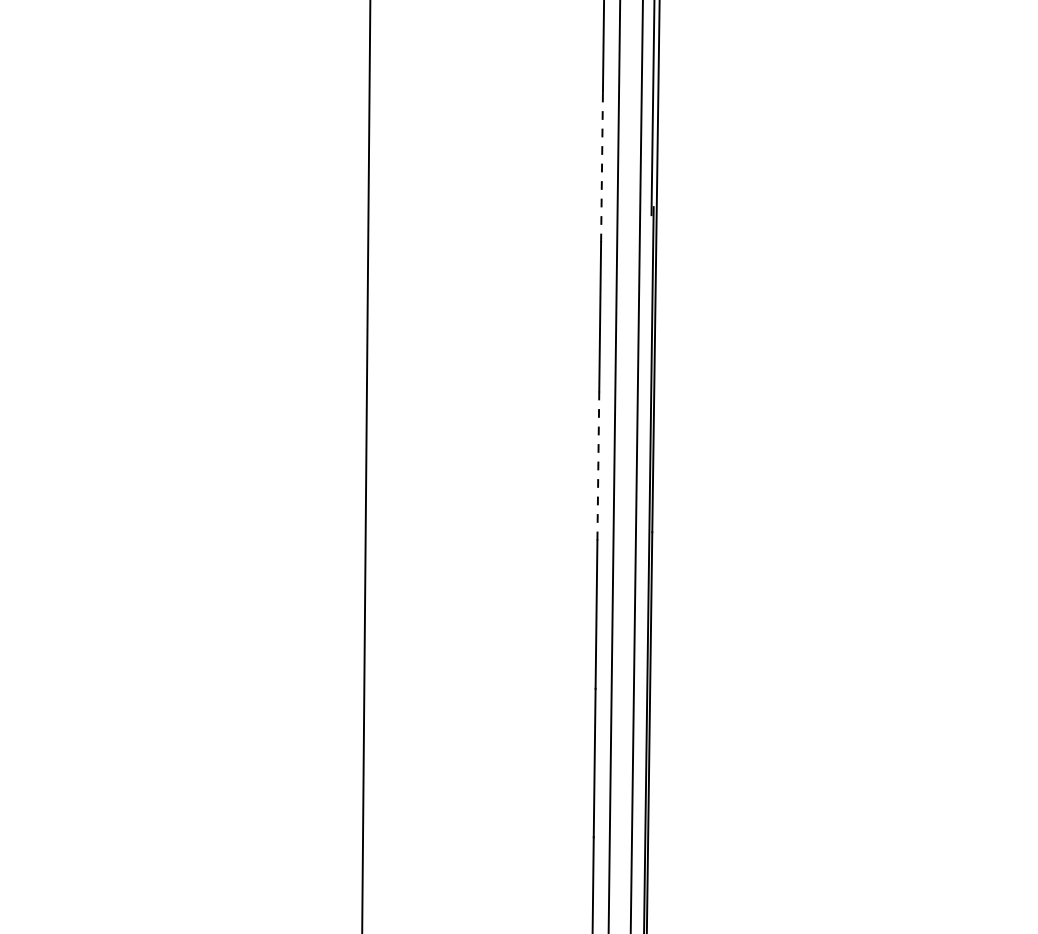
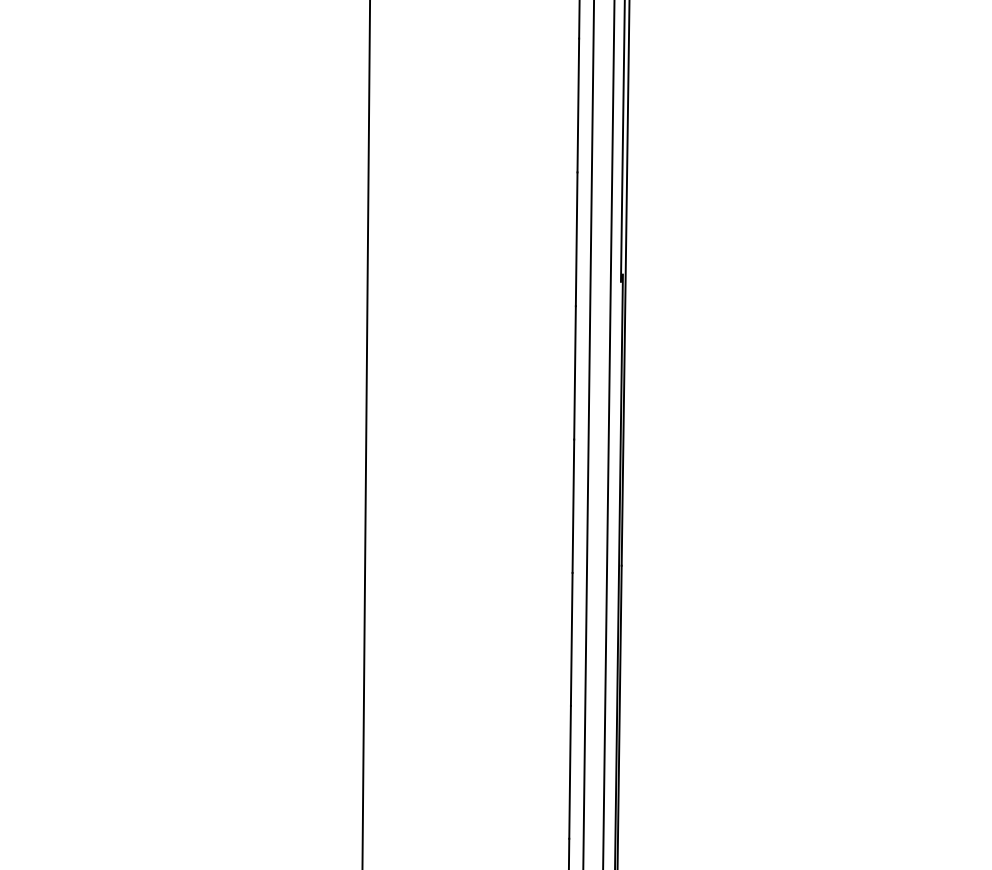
line: (601, 167) -> (576, 239), dashed -> solid
line: (598, 466) -> (573, 506), dashed -> solid

